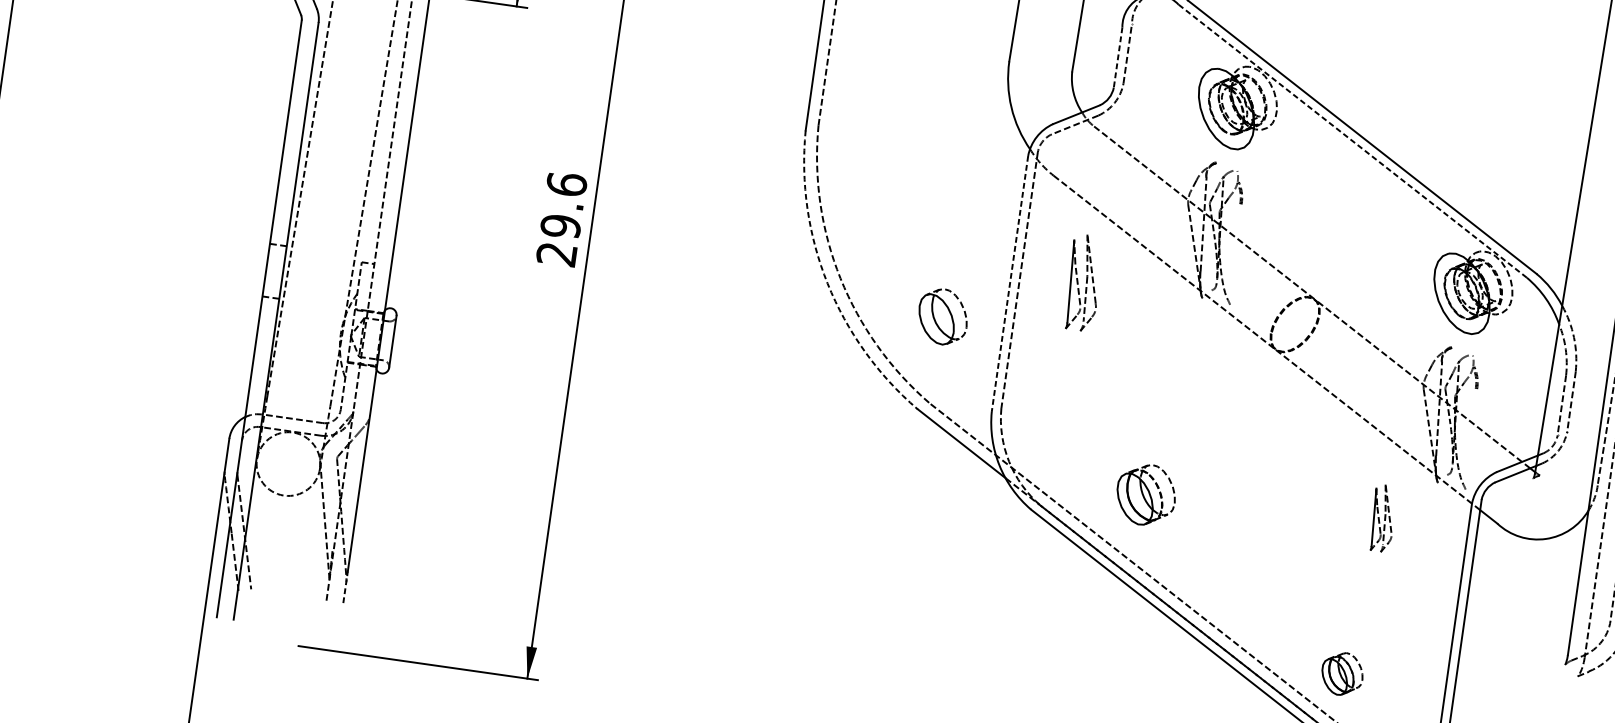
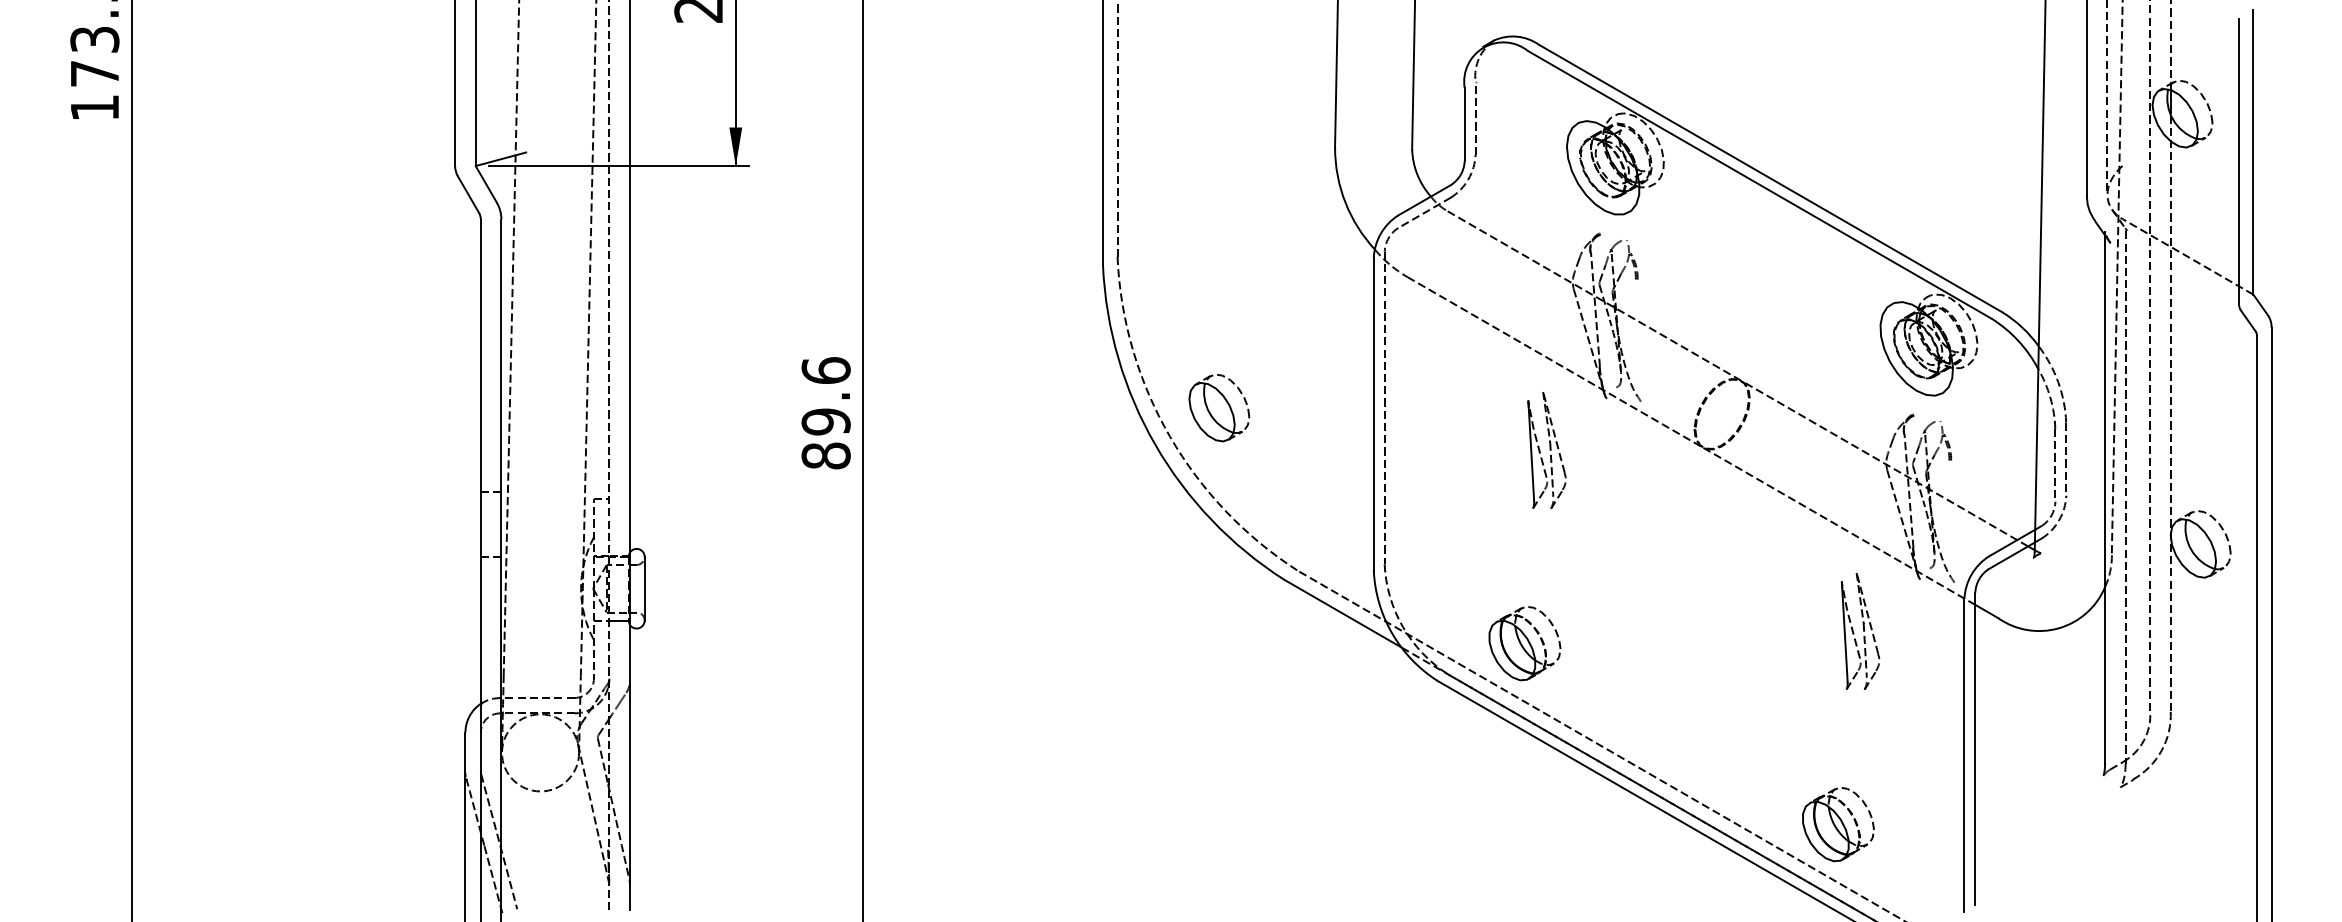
line: (1117, 57) -> (1464, 124), dashed -> solid
line: (1353, 140) -> (1760, 184), dashed -> solid
text: (556, 253) -> (825, 455), 29.6 -> 89.6
part: (1083, 282) -> (1546, 450), moved
arc: (827, 283) -> (1155, 444), dashed -> solid
line: (1009, 284) -> (1373, 414), dashed -> solid
part: (943, 317) -> (1219, 408), moved
part: (1145, 494) -> (1524, 643), moved
part: (1383, 518) -> (1860, 631), size x1.43
line: (345, 587) -> (629, 890), dashed -> solid
part: (1342, 673) -> (1838, 824), size x1.43

